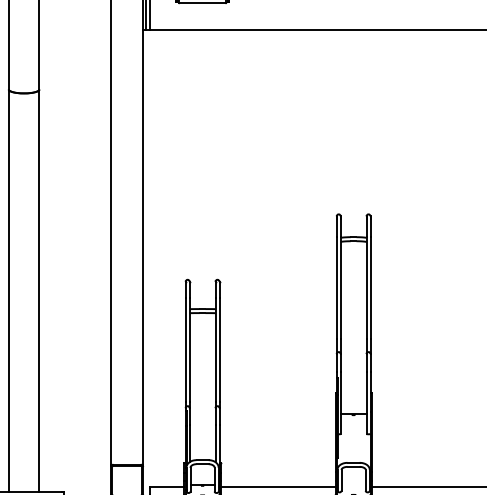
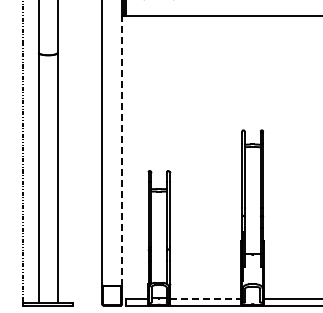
line: (143, 246) -> (122, 150), solid -> dashed
line: (277, 487) -> (205, 299), solid -> dashed

